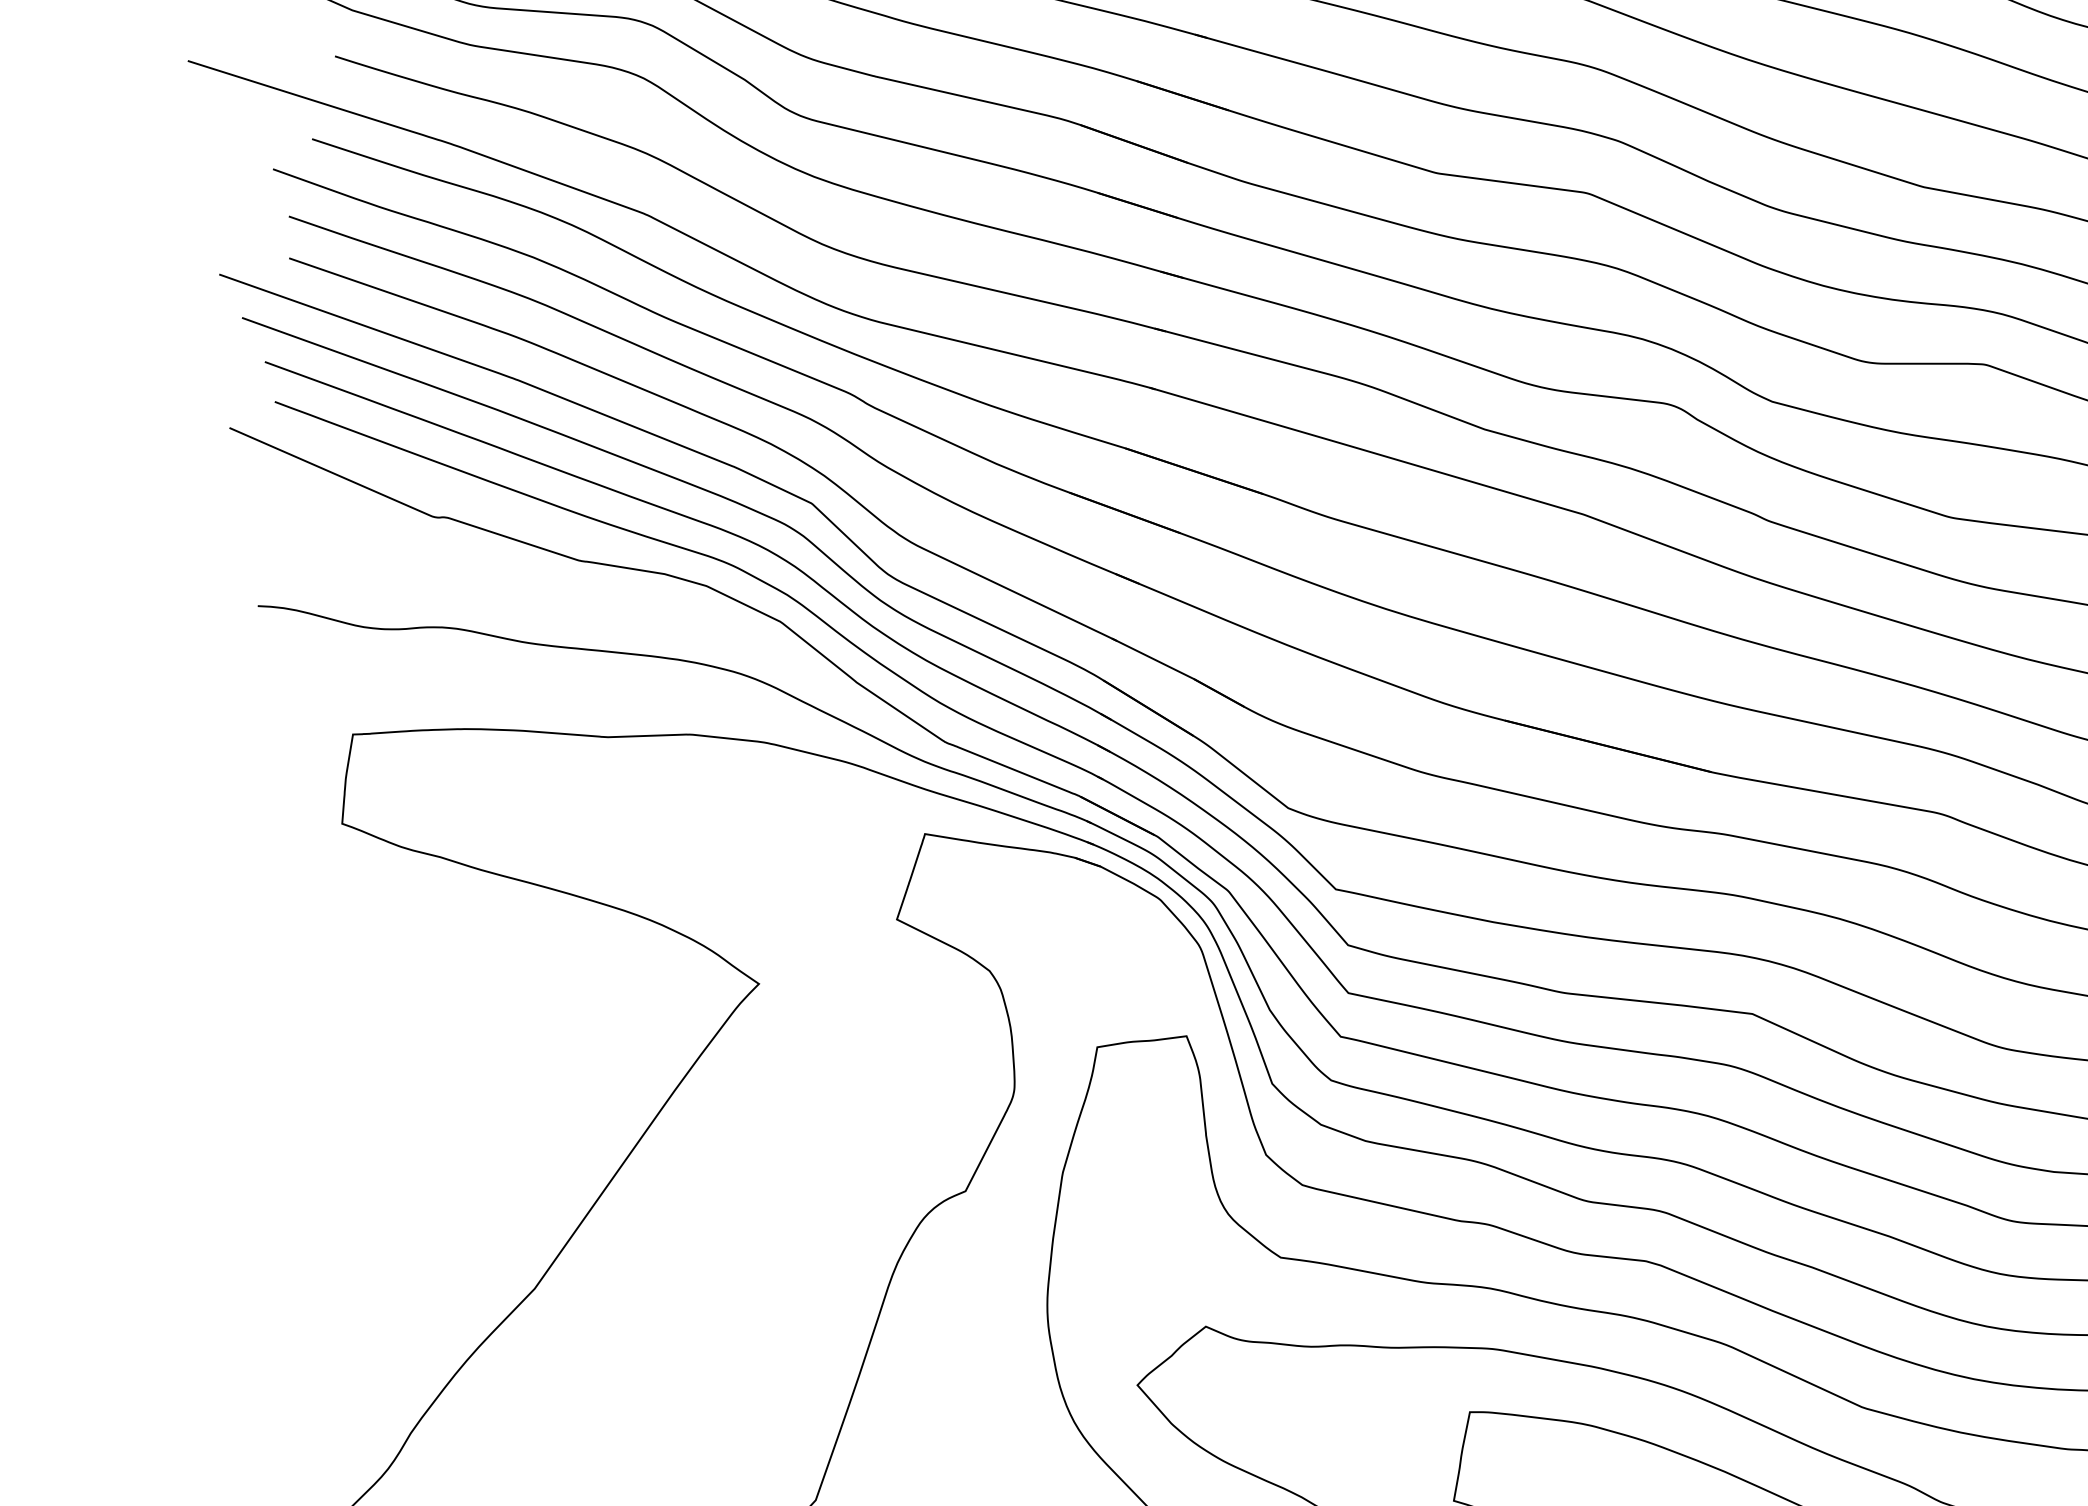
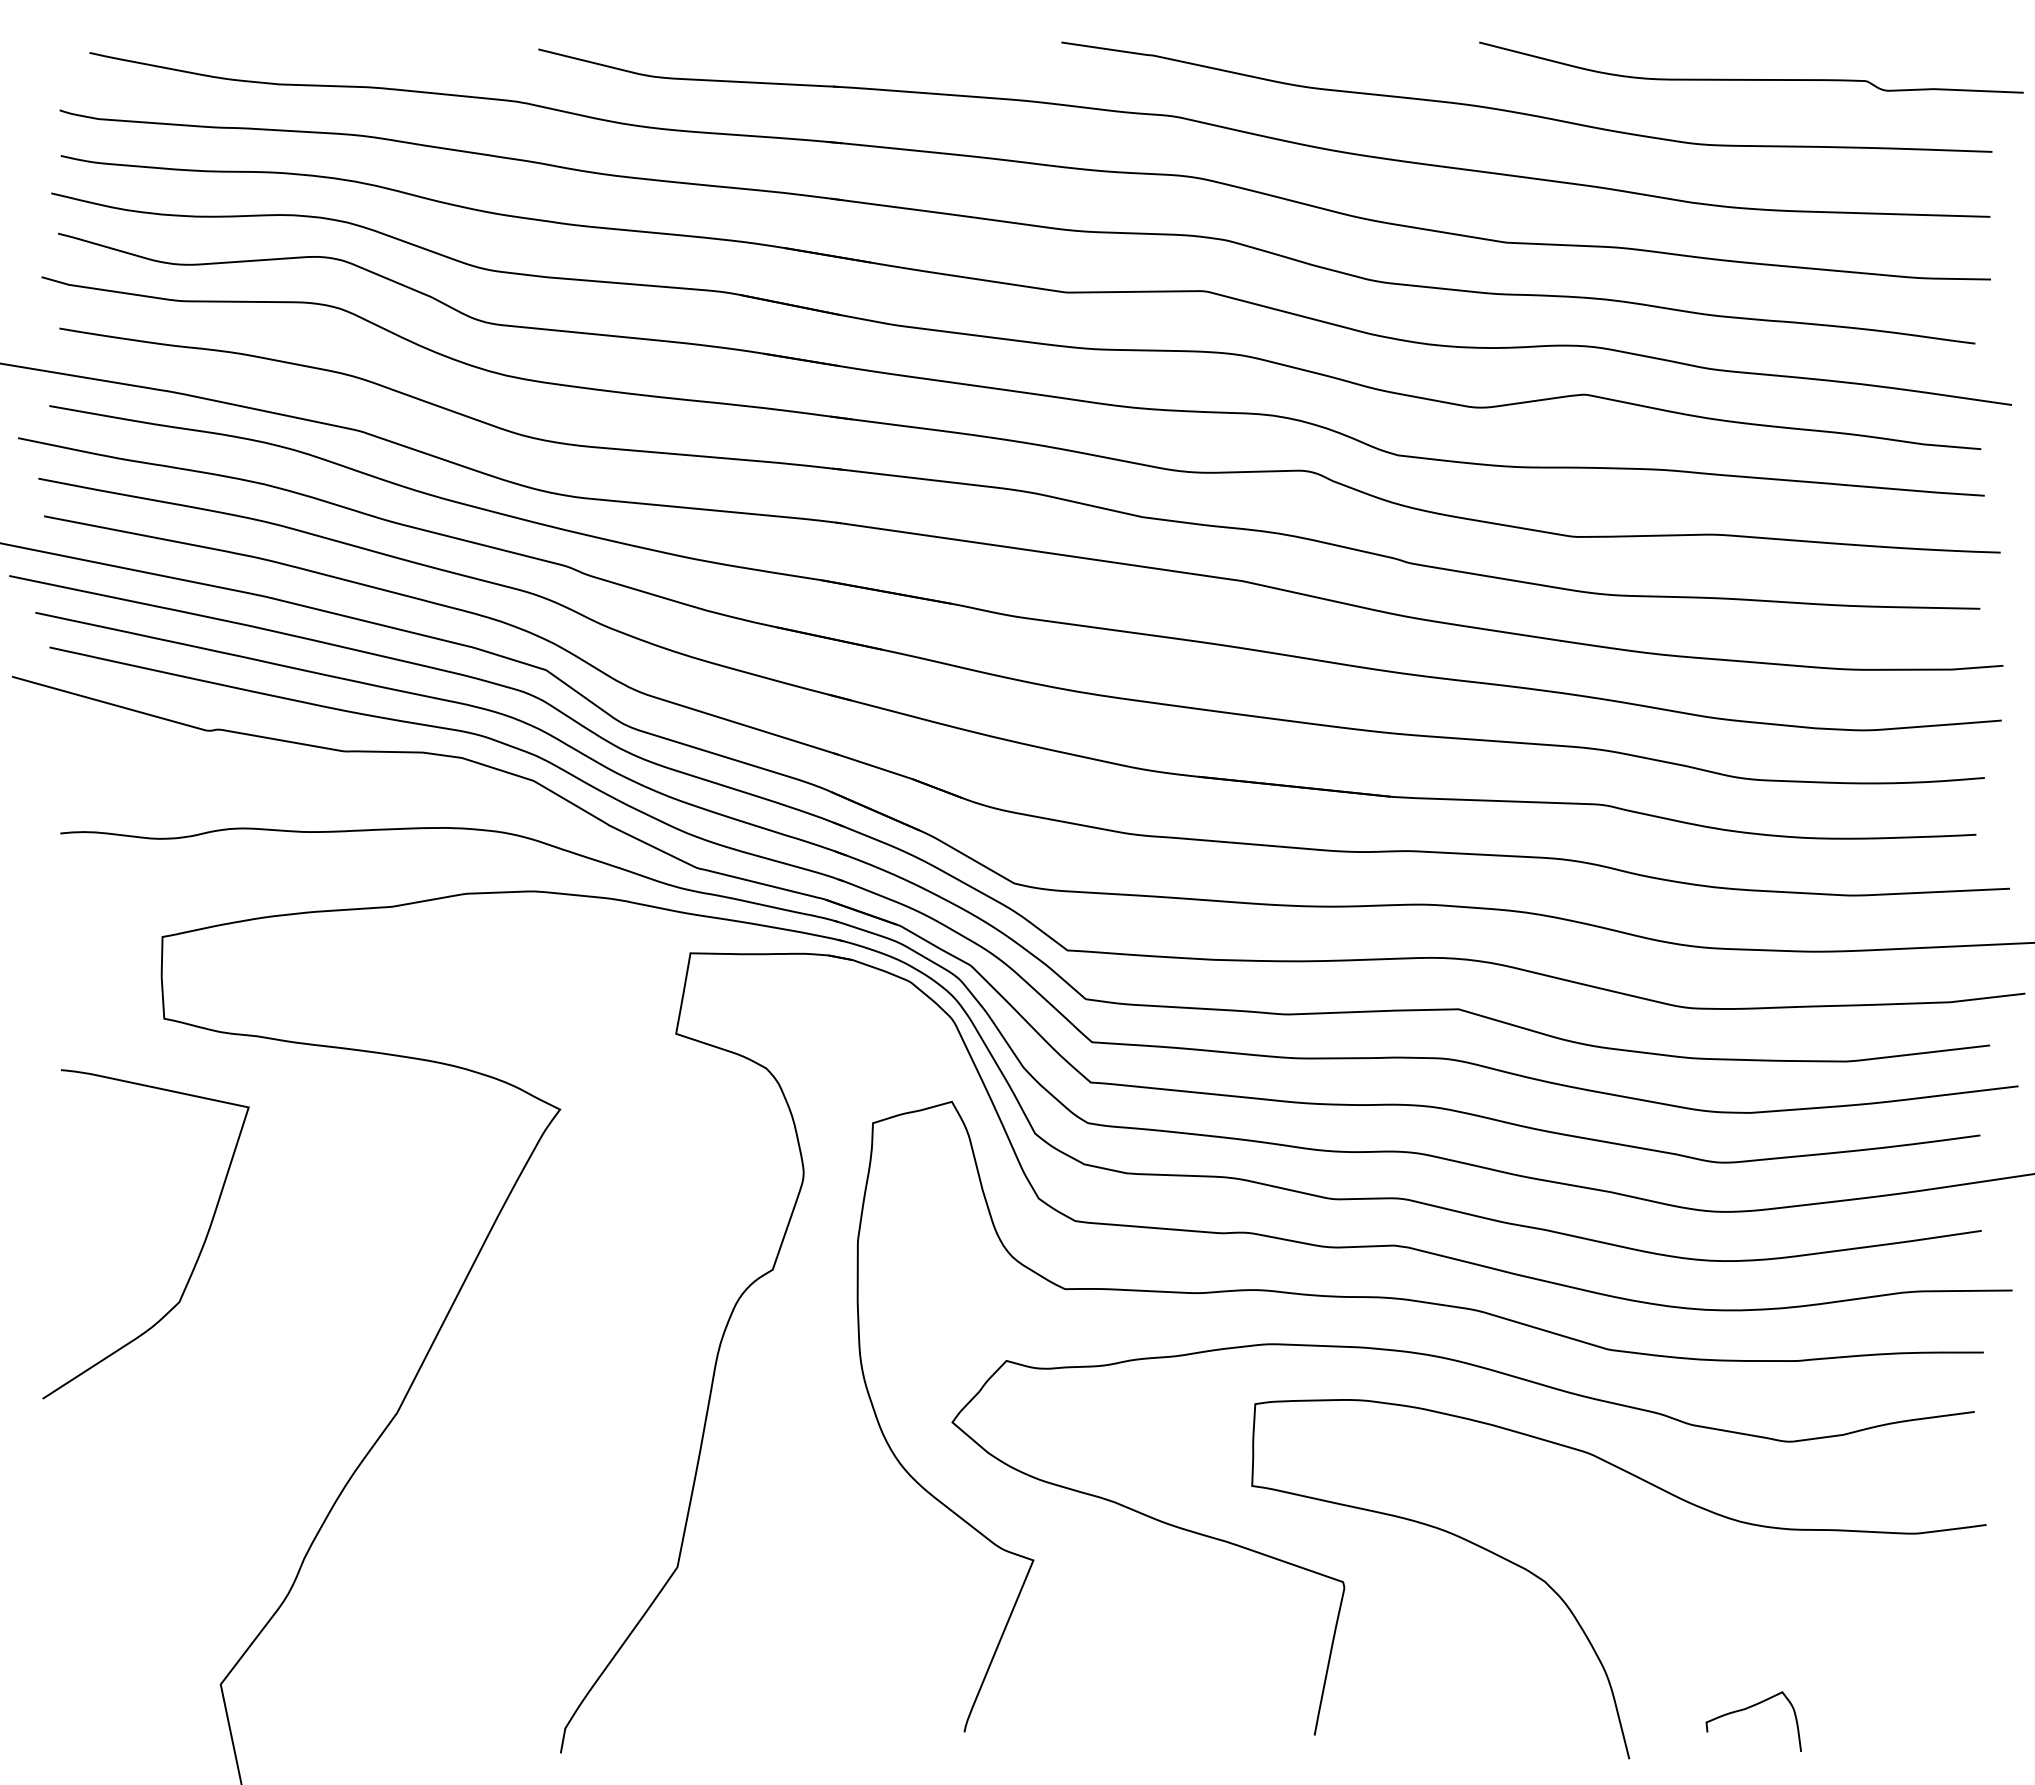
curve: (342, 1085) -> (198, 1254), added

